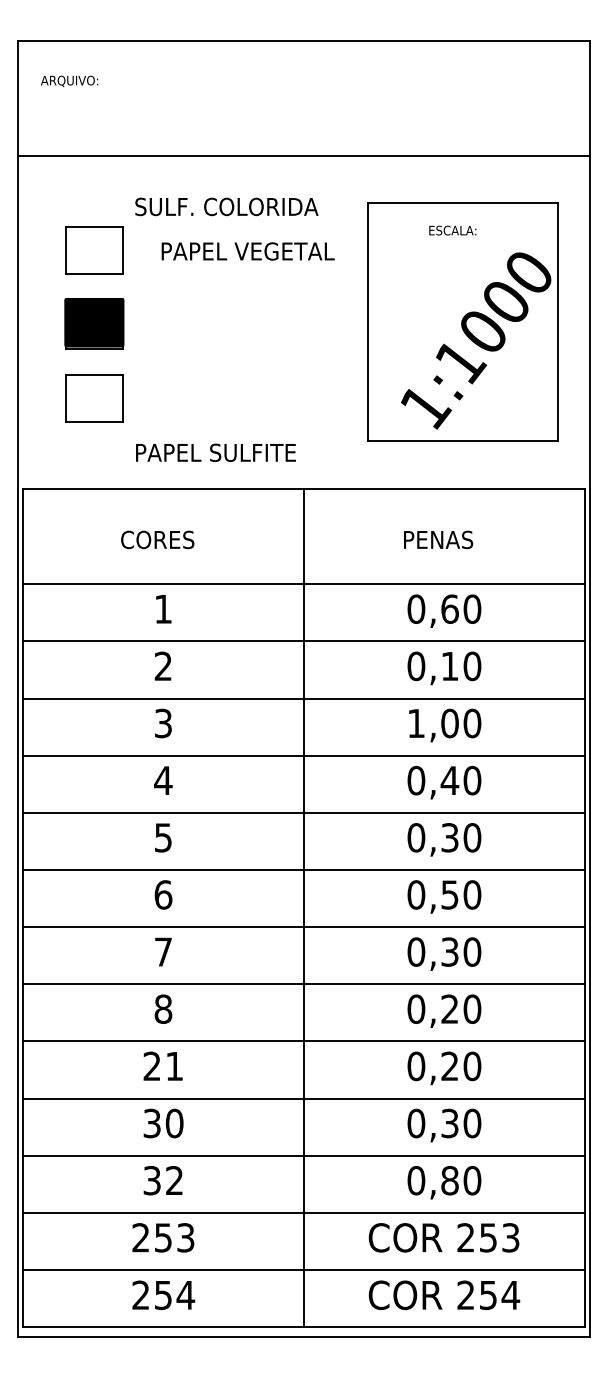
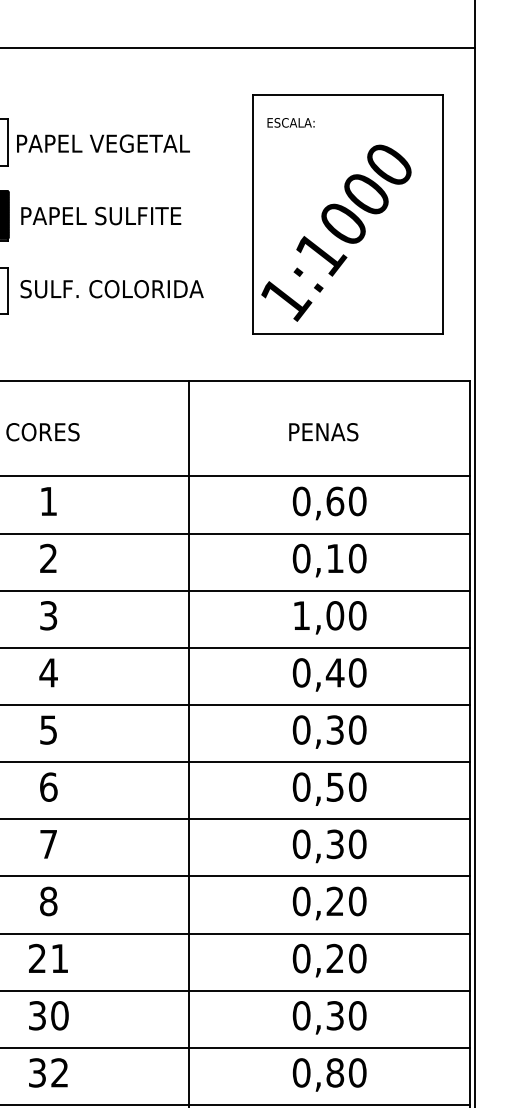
text: (226, 206) -> (111, 288), moved
text: (452, 230) -> (290, 122), moved
text: (247, 251) -> (102, 143), moved
text: (476, 340) -> (336, 232), moved
text: (215, 452) -> (100, 215), moved

